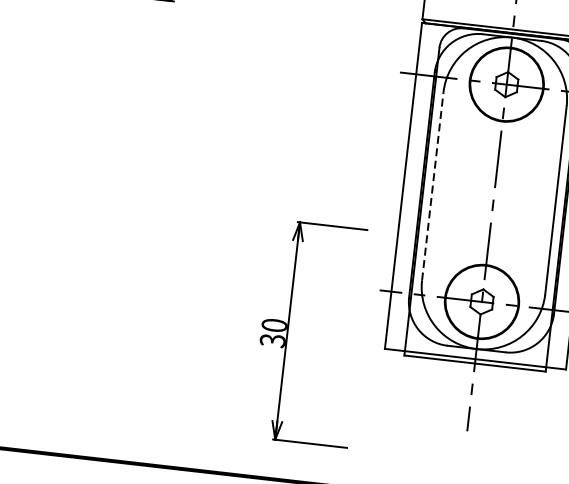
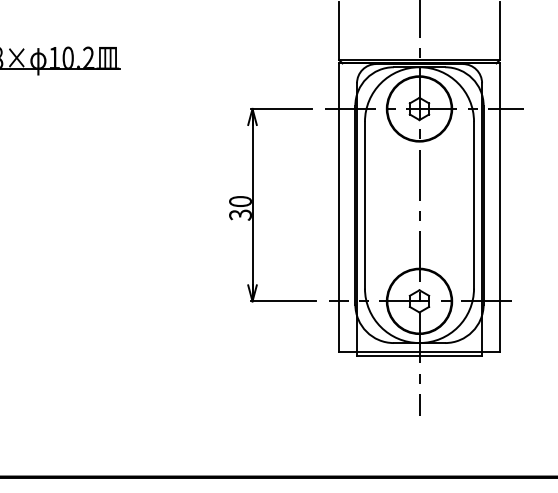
line: (432, 185) -> (364, 204), dashed -> solid
part: (288, 330) -> (253, 204), moved

